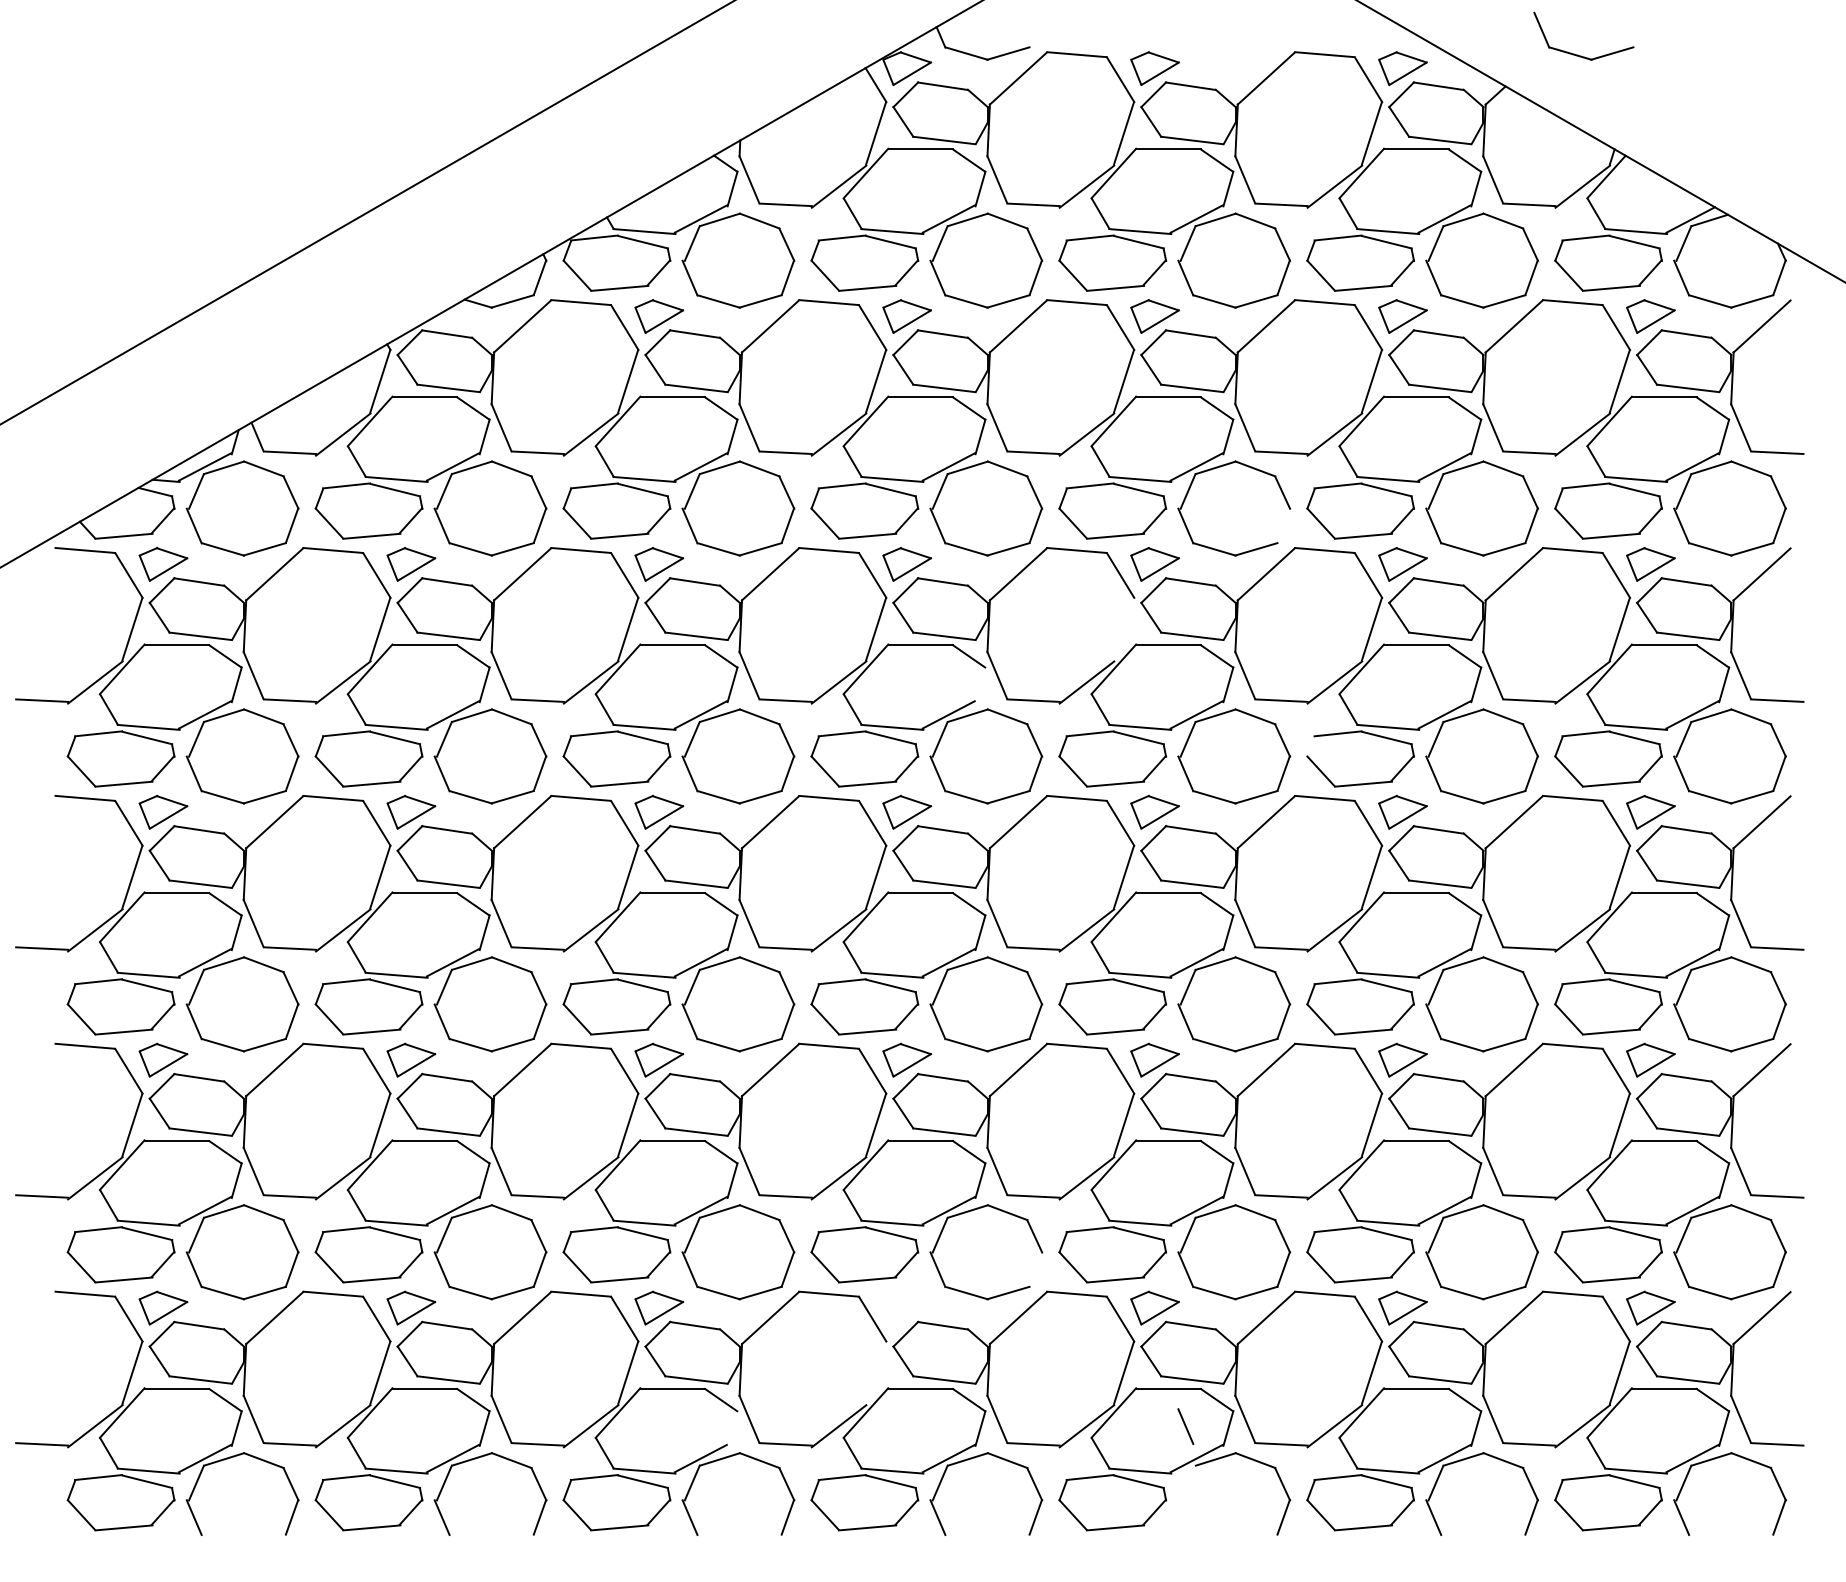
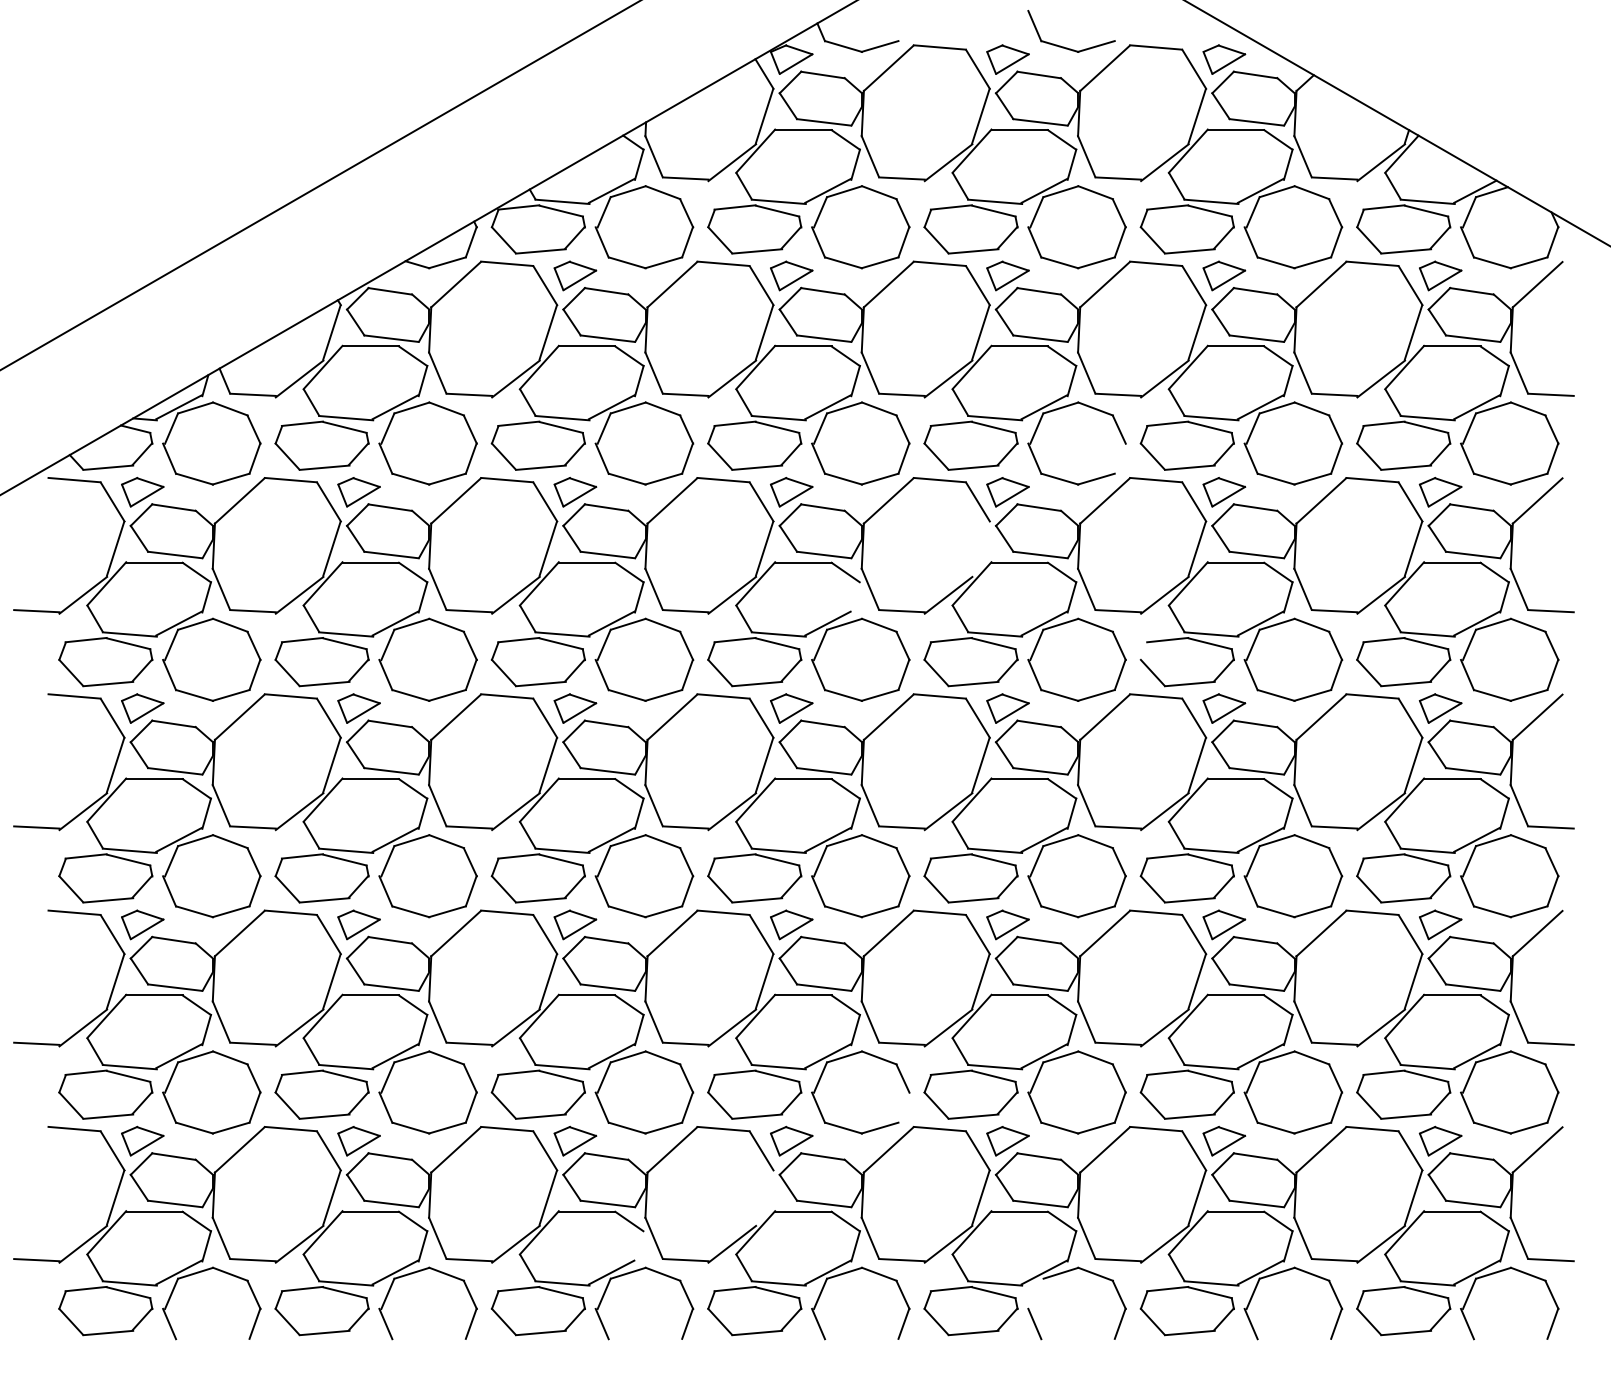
part: (1577, 54) -> (1065, 47), moved
part: (906, 1307) -> (791, 1140), added
line: (1185, 1426) -> (1034, 1323), moved

